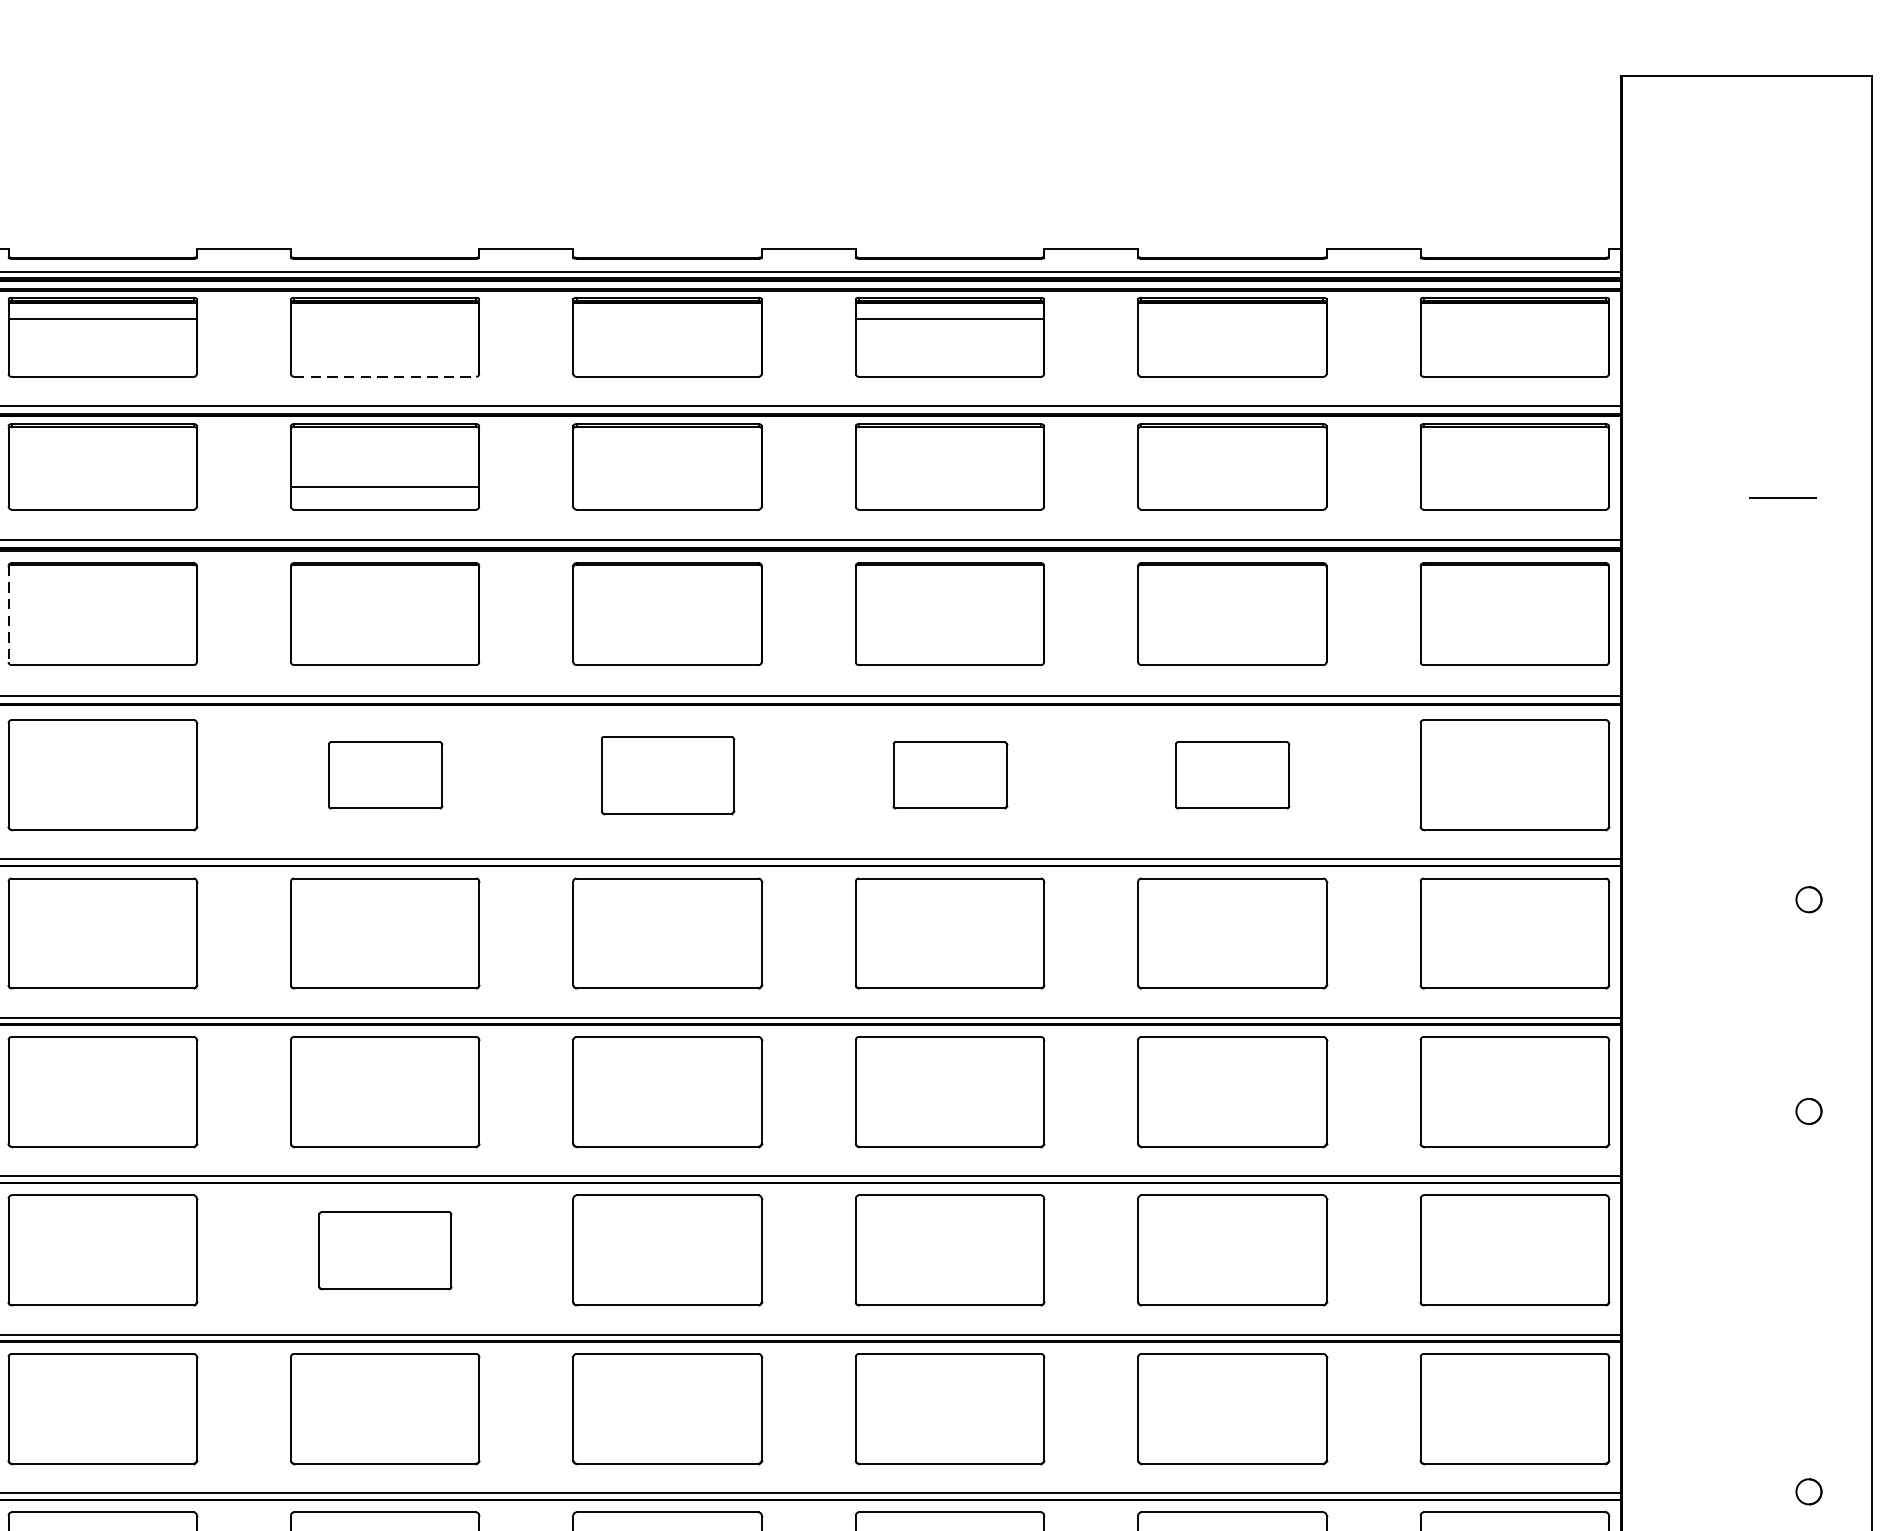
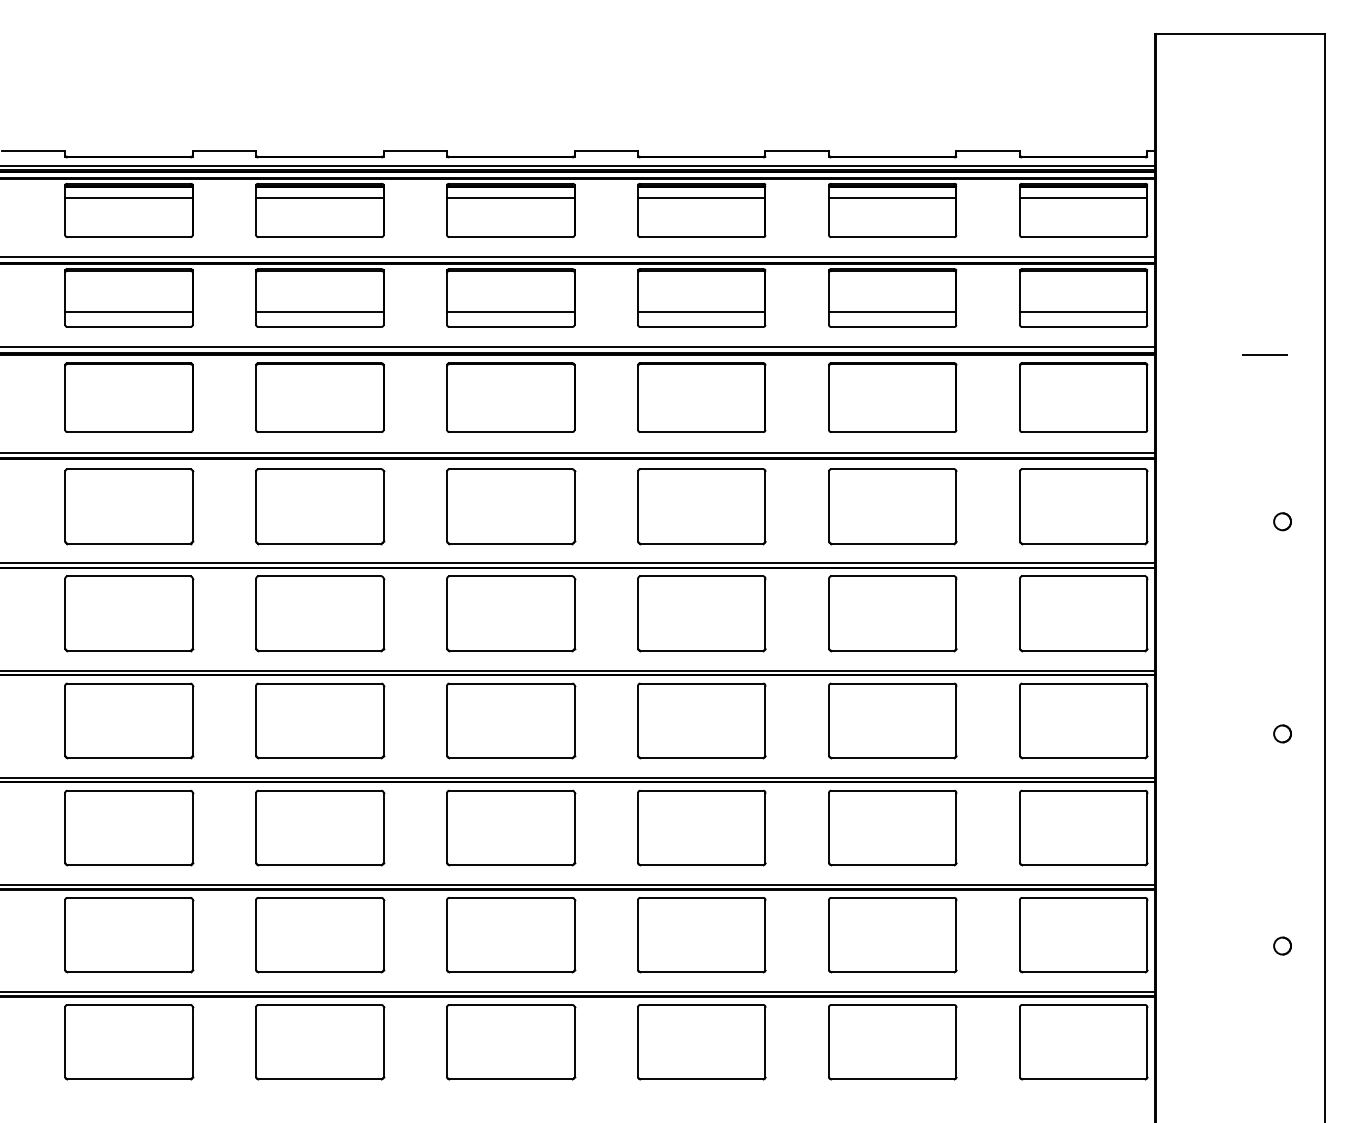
line: (384, 319) -> (319, 198), added
line: (666, 319) -> (510, 198), added
line: (1232, 319) -> (892, 198), added
line: (1514, 319) -> (1083, 198), added
line: (384, 377) -> (319, 237), dashed -> solid
line: (101, 486) -> (128, 311), added
line: (666, 486) -> (510, 311), added
line: (949, 486) -> (701, 311), added
line: (1232, 486) -> (892, 311), added
line: (1514, 486) -> (1083, 311), added
line: (1782, 497) -> (1264, 354), moved
line: (8, 613) -> (65, 397), dashed -> solid
part: (385, 775) -> (320, 506), size x1.67
part: (668, 775) -> (511, 506), size x1.43
part: (949, 775) -> (701, 506), size x1.67
part: (1232, 775) -> (892, 506), size x1.67
part: (1808, 899) -> (1282, 521), moved
part: (385, 1251) -> (320, 828), size x1.43
part: (1808, 1490) -> (1282, 945), moved

